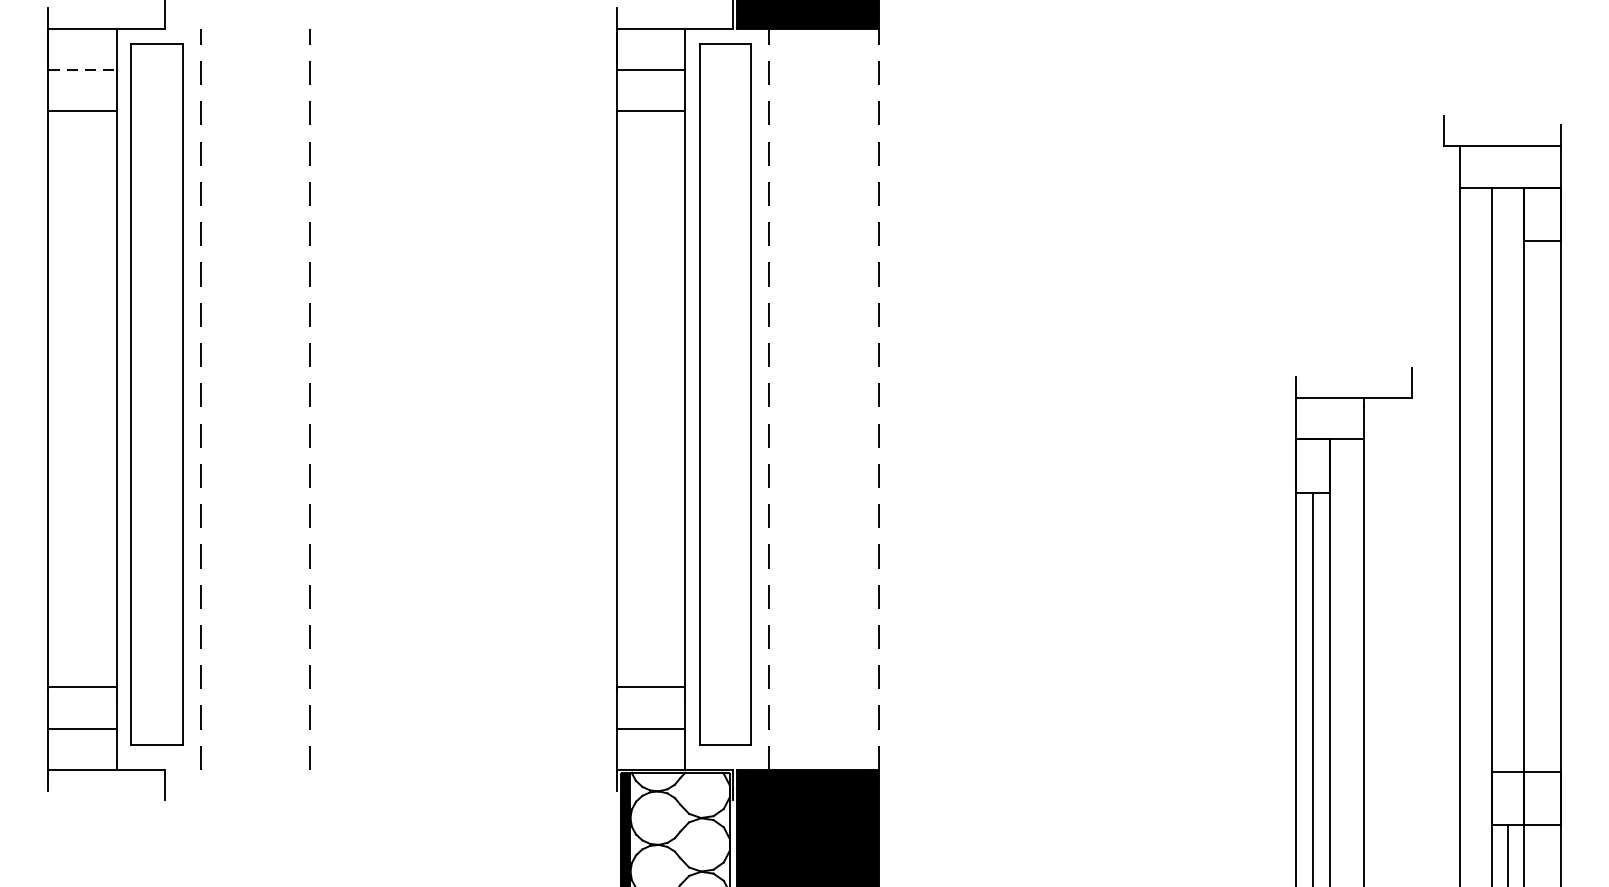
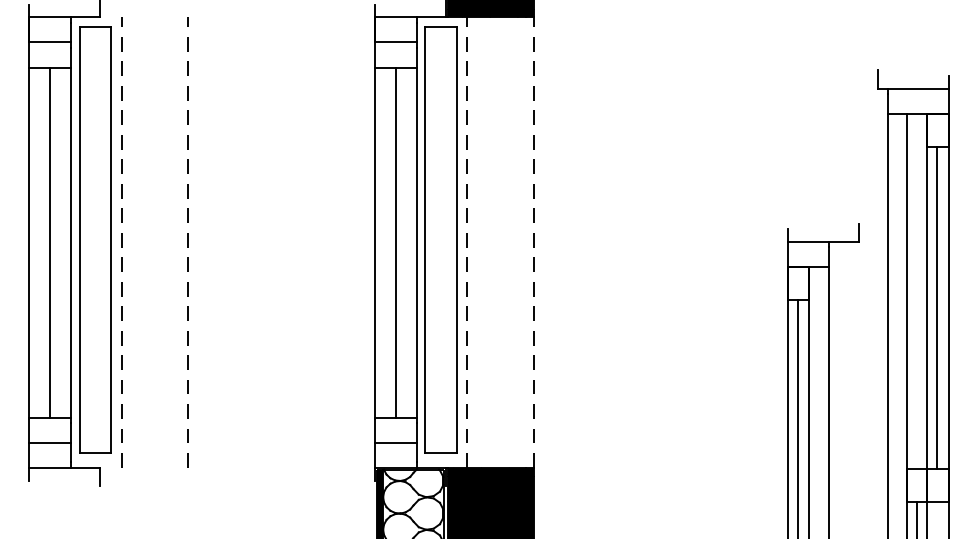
line: (83, 70) -> (50, 42), dashed -> solid
line: (83, 399) -> (50, 242), added
line: (650, 399) -> (395, 242), added
line: (1540, 506) -> (936, 307), added

